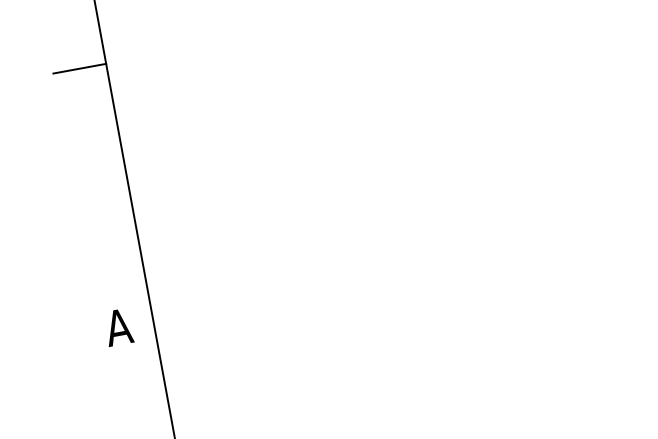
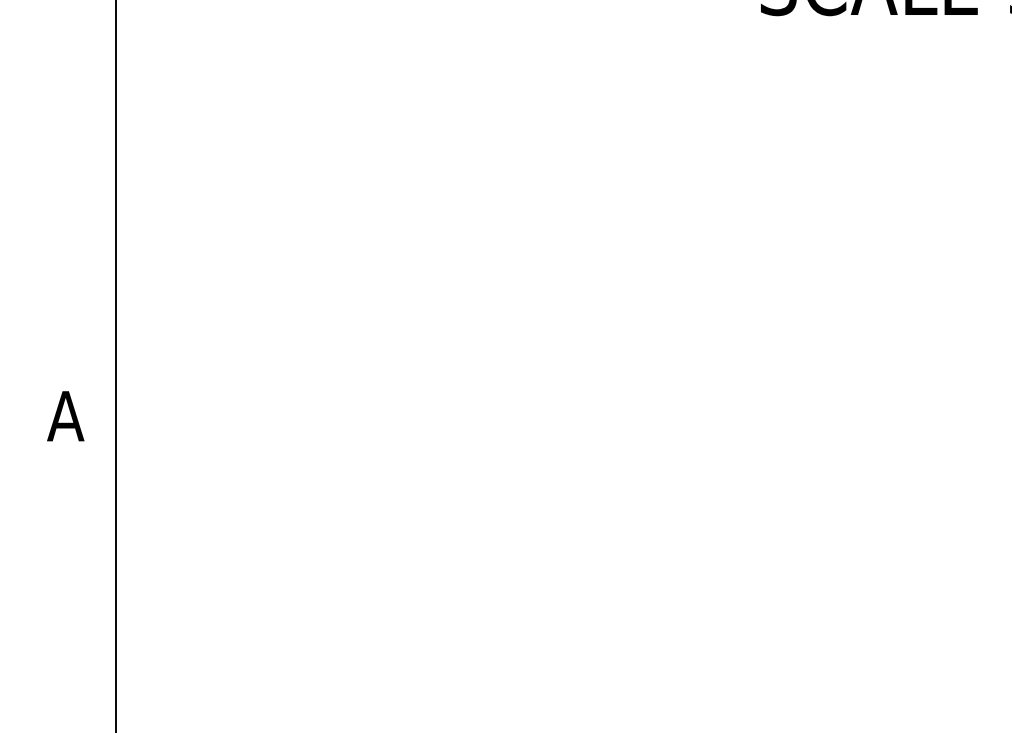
line: (79, 68) -> (77, 46), removed

